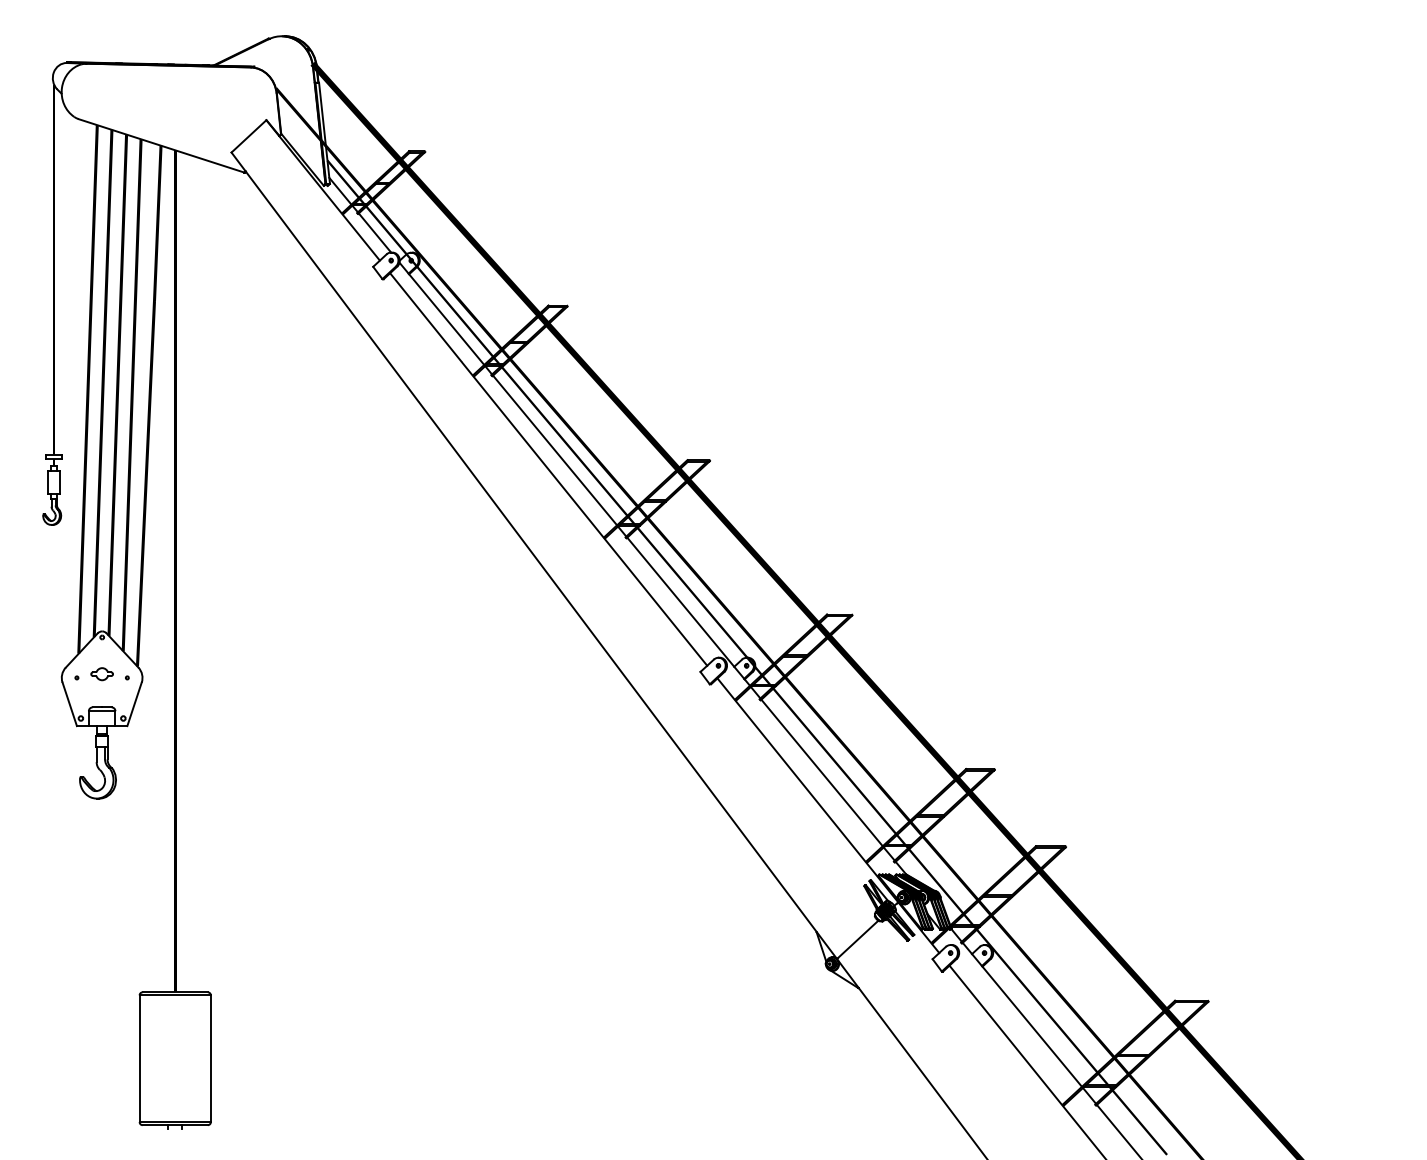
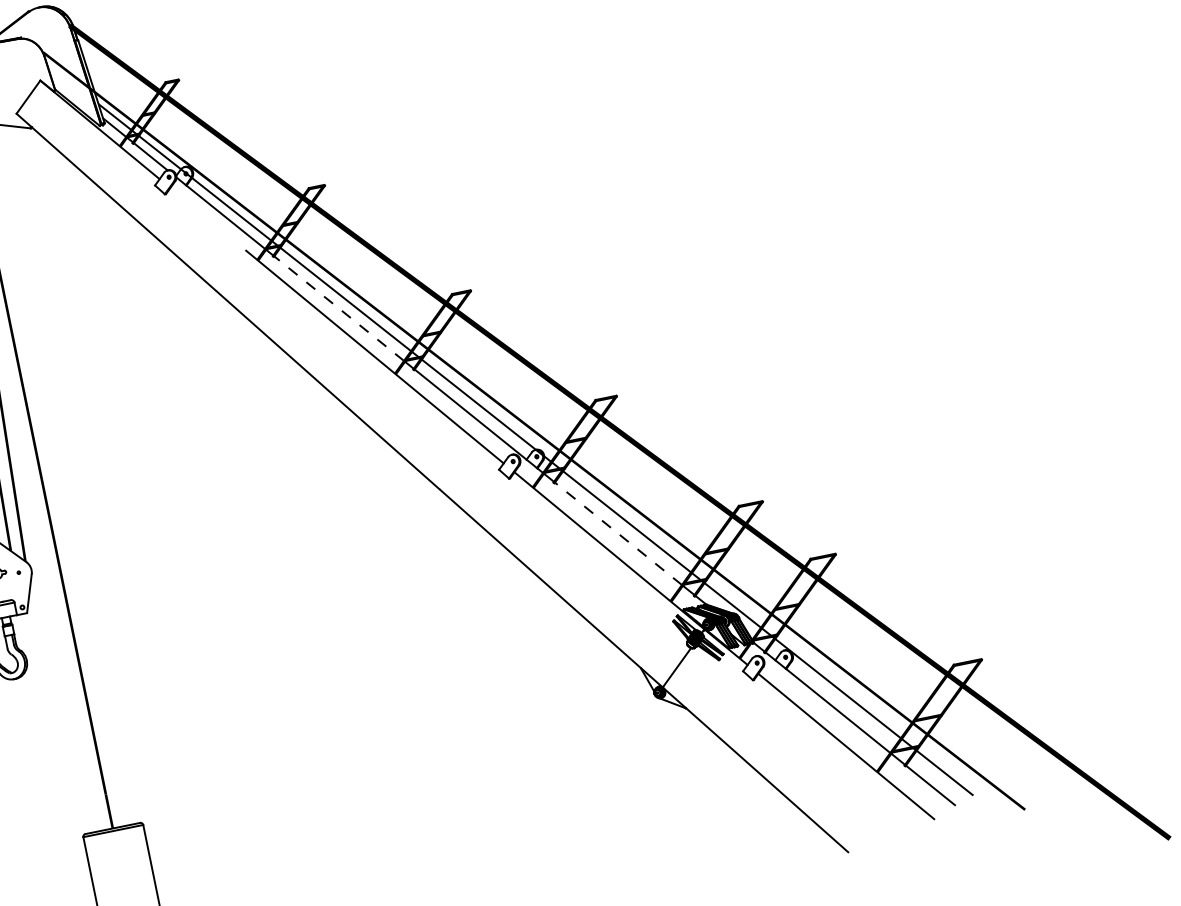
line: (425, 317) -> (207, 219), removed
line: (554, 450) -> (338, 308), solid -> dashed
line: (821, 772) -> (617, 533), solid -> dashed

